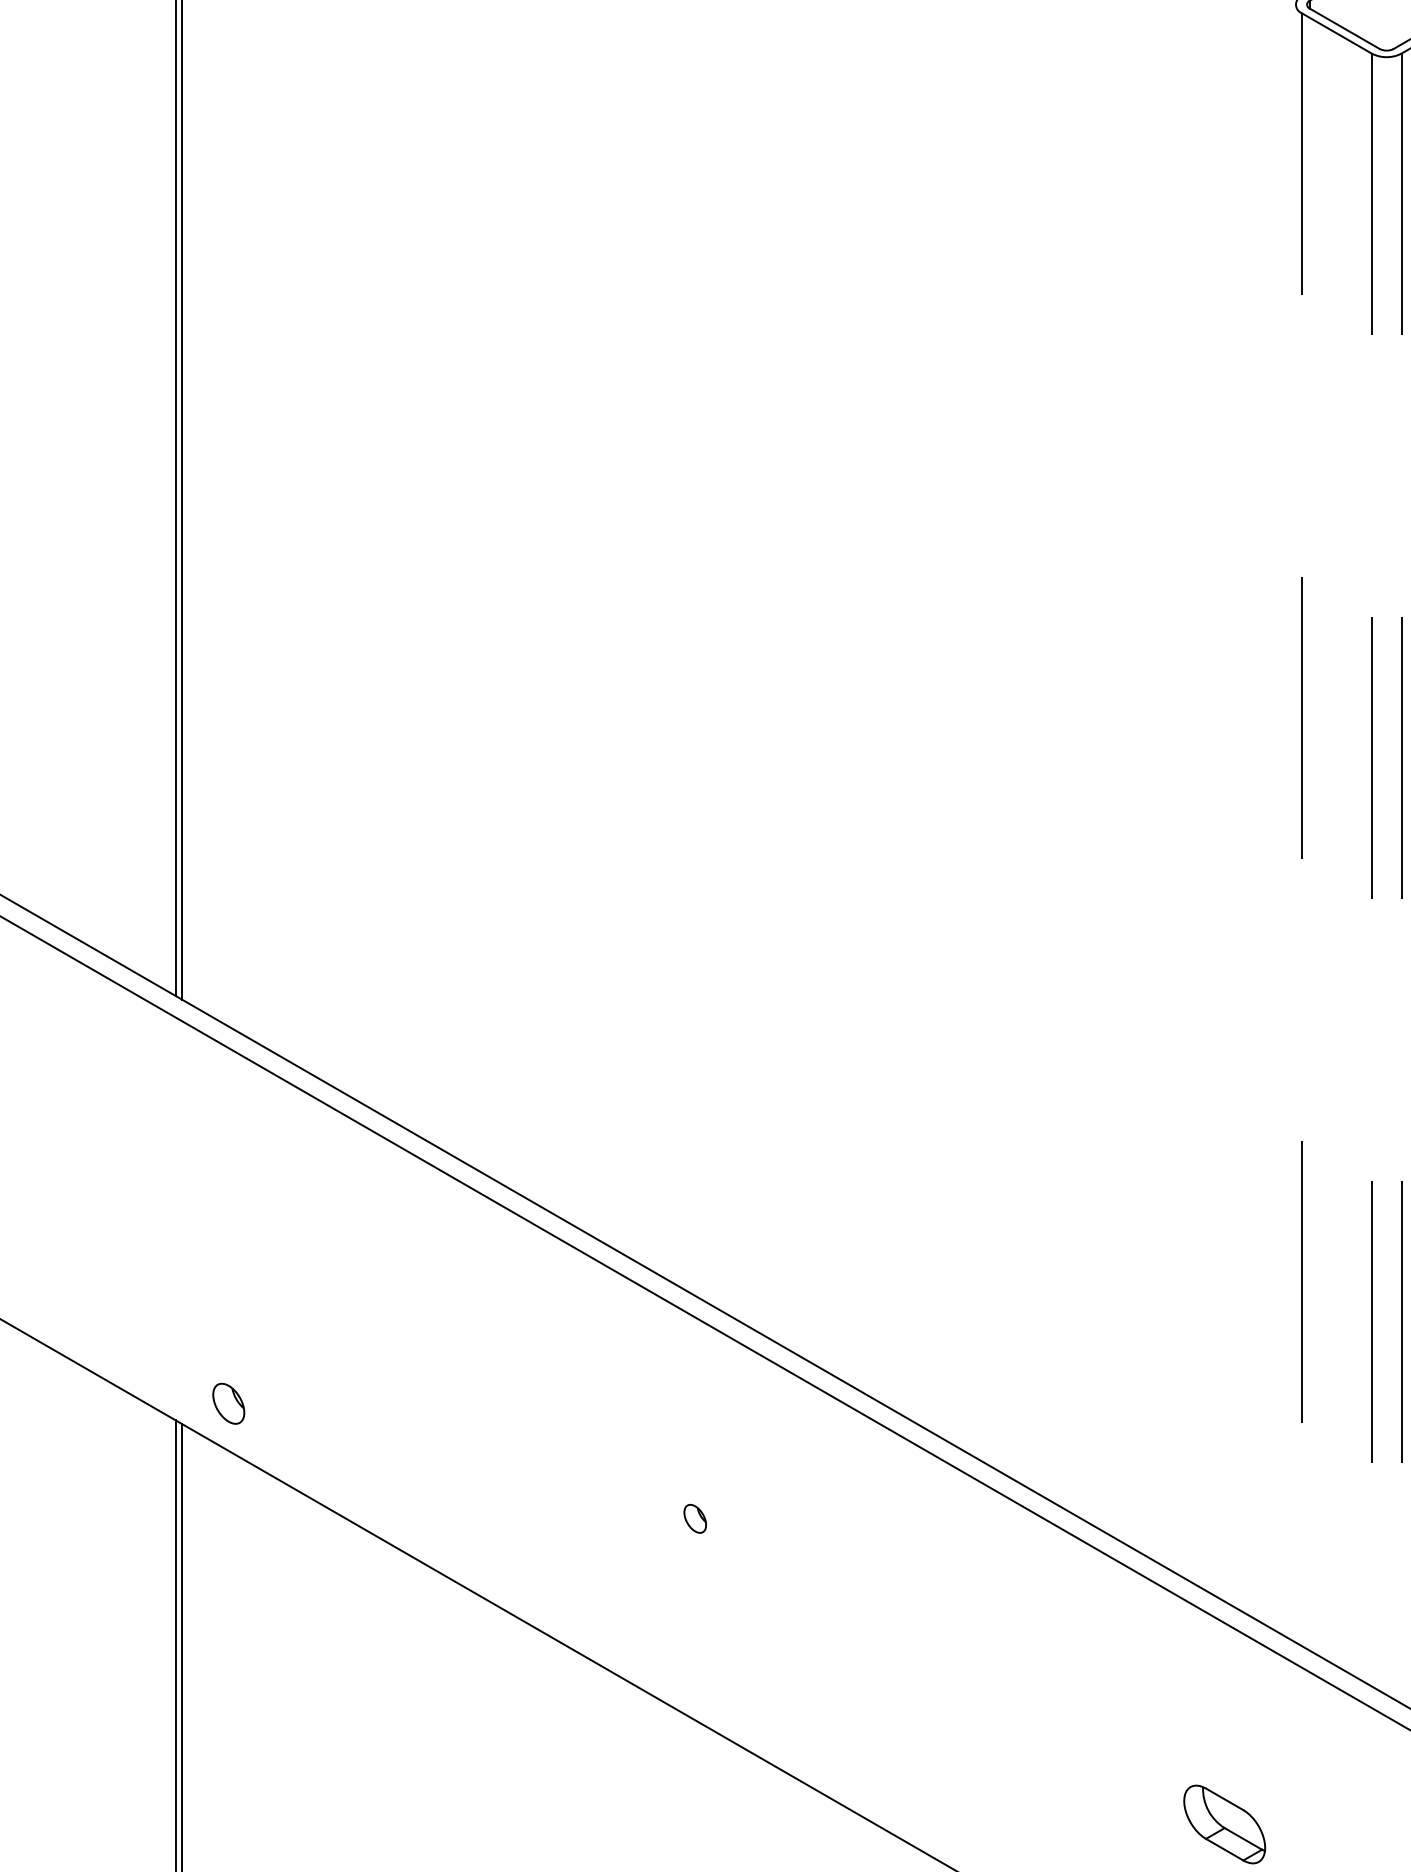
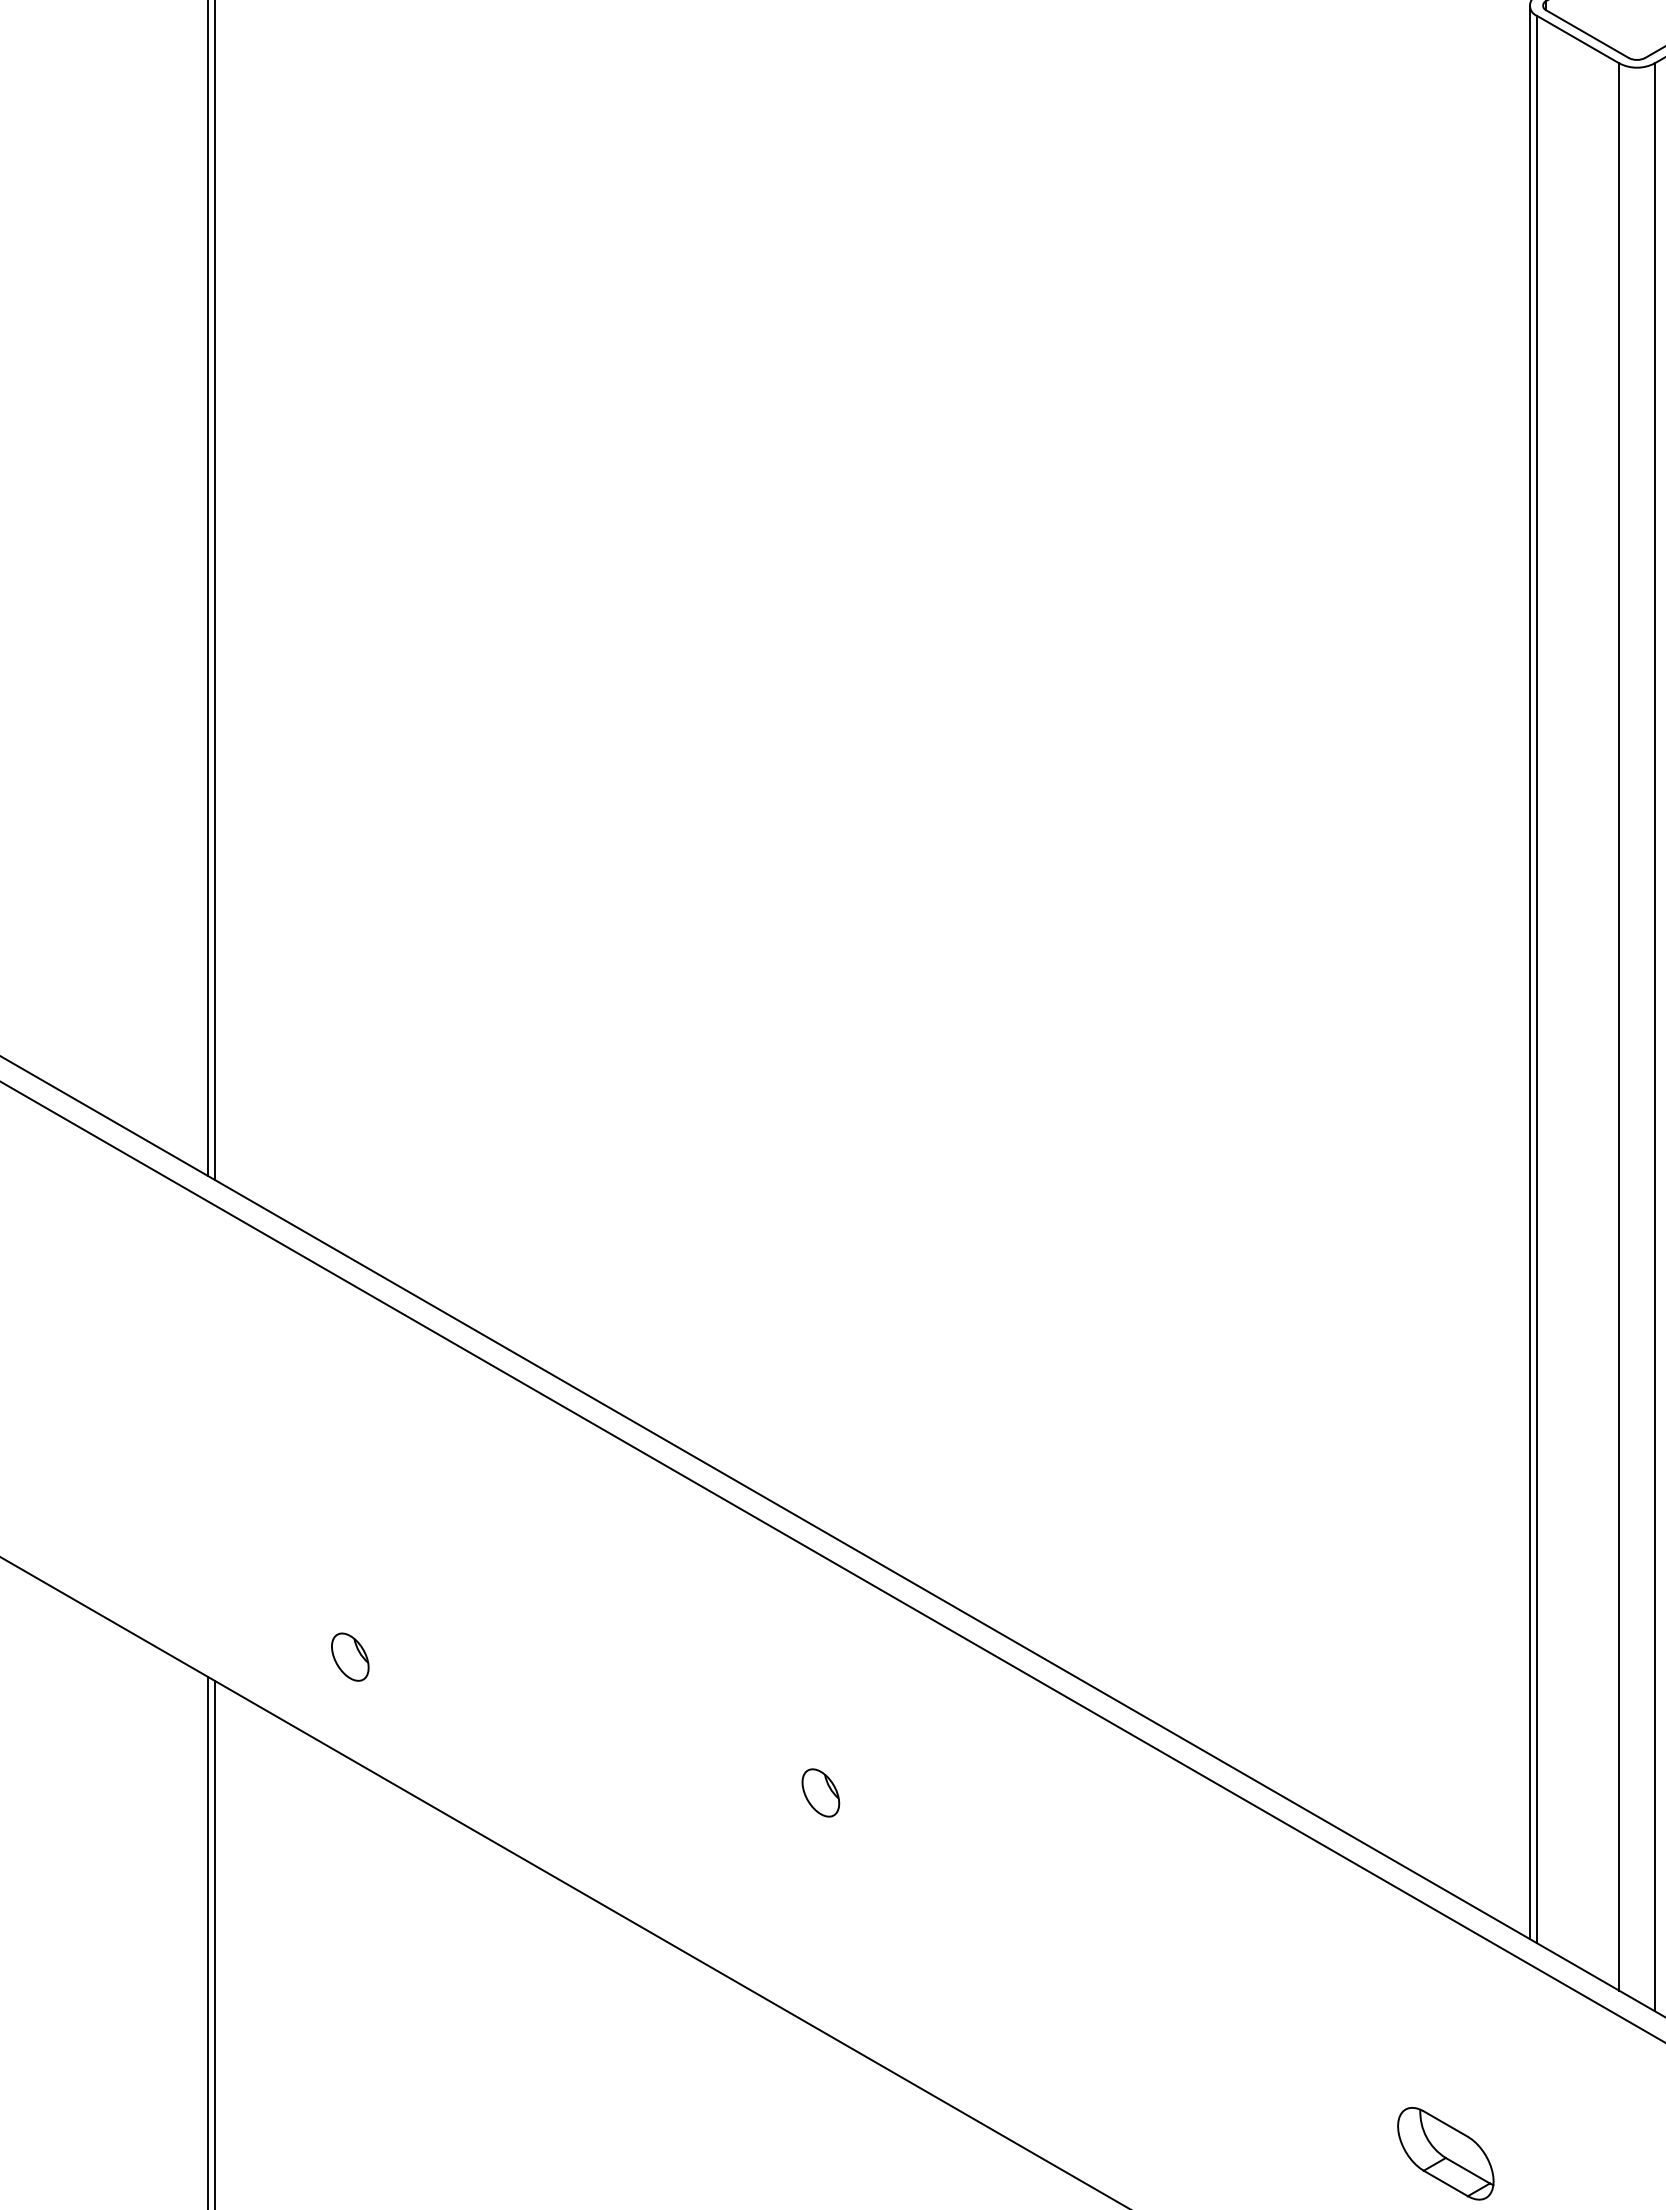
line: (1295, 822) -> (1529, 971), added
line: (1302, 829) -> (1537, 979), dashed -> solid
line: (1371, 870) -> (1619, 1027), dashed -> solid
line: (1401, 878) -> (1654, 1037), dashed -> solid
part: (228, 1403) -> (350, 1656), moved
part: (694, 1518) -> (820, 1792), size x1.43

